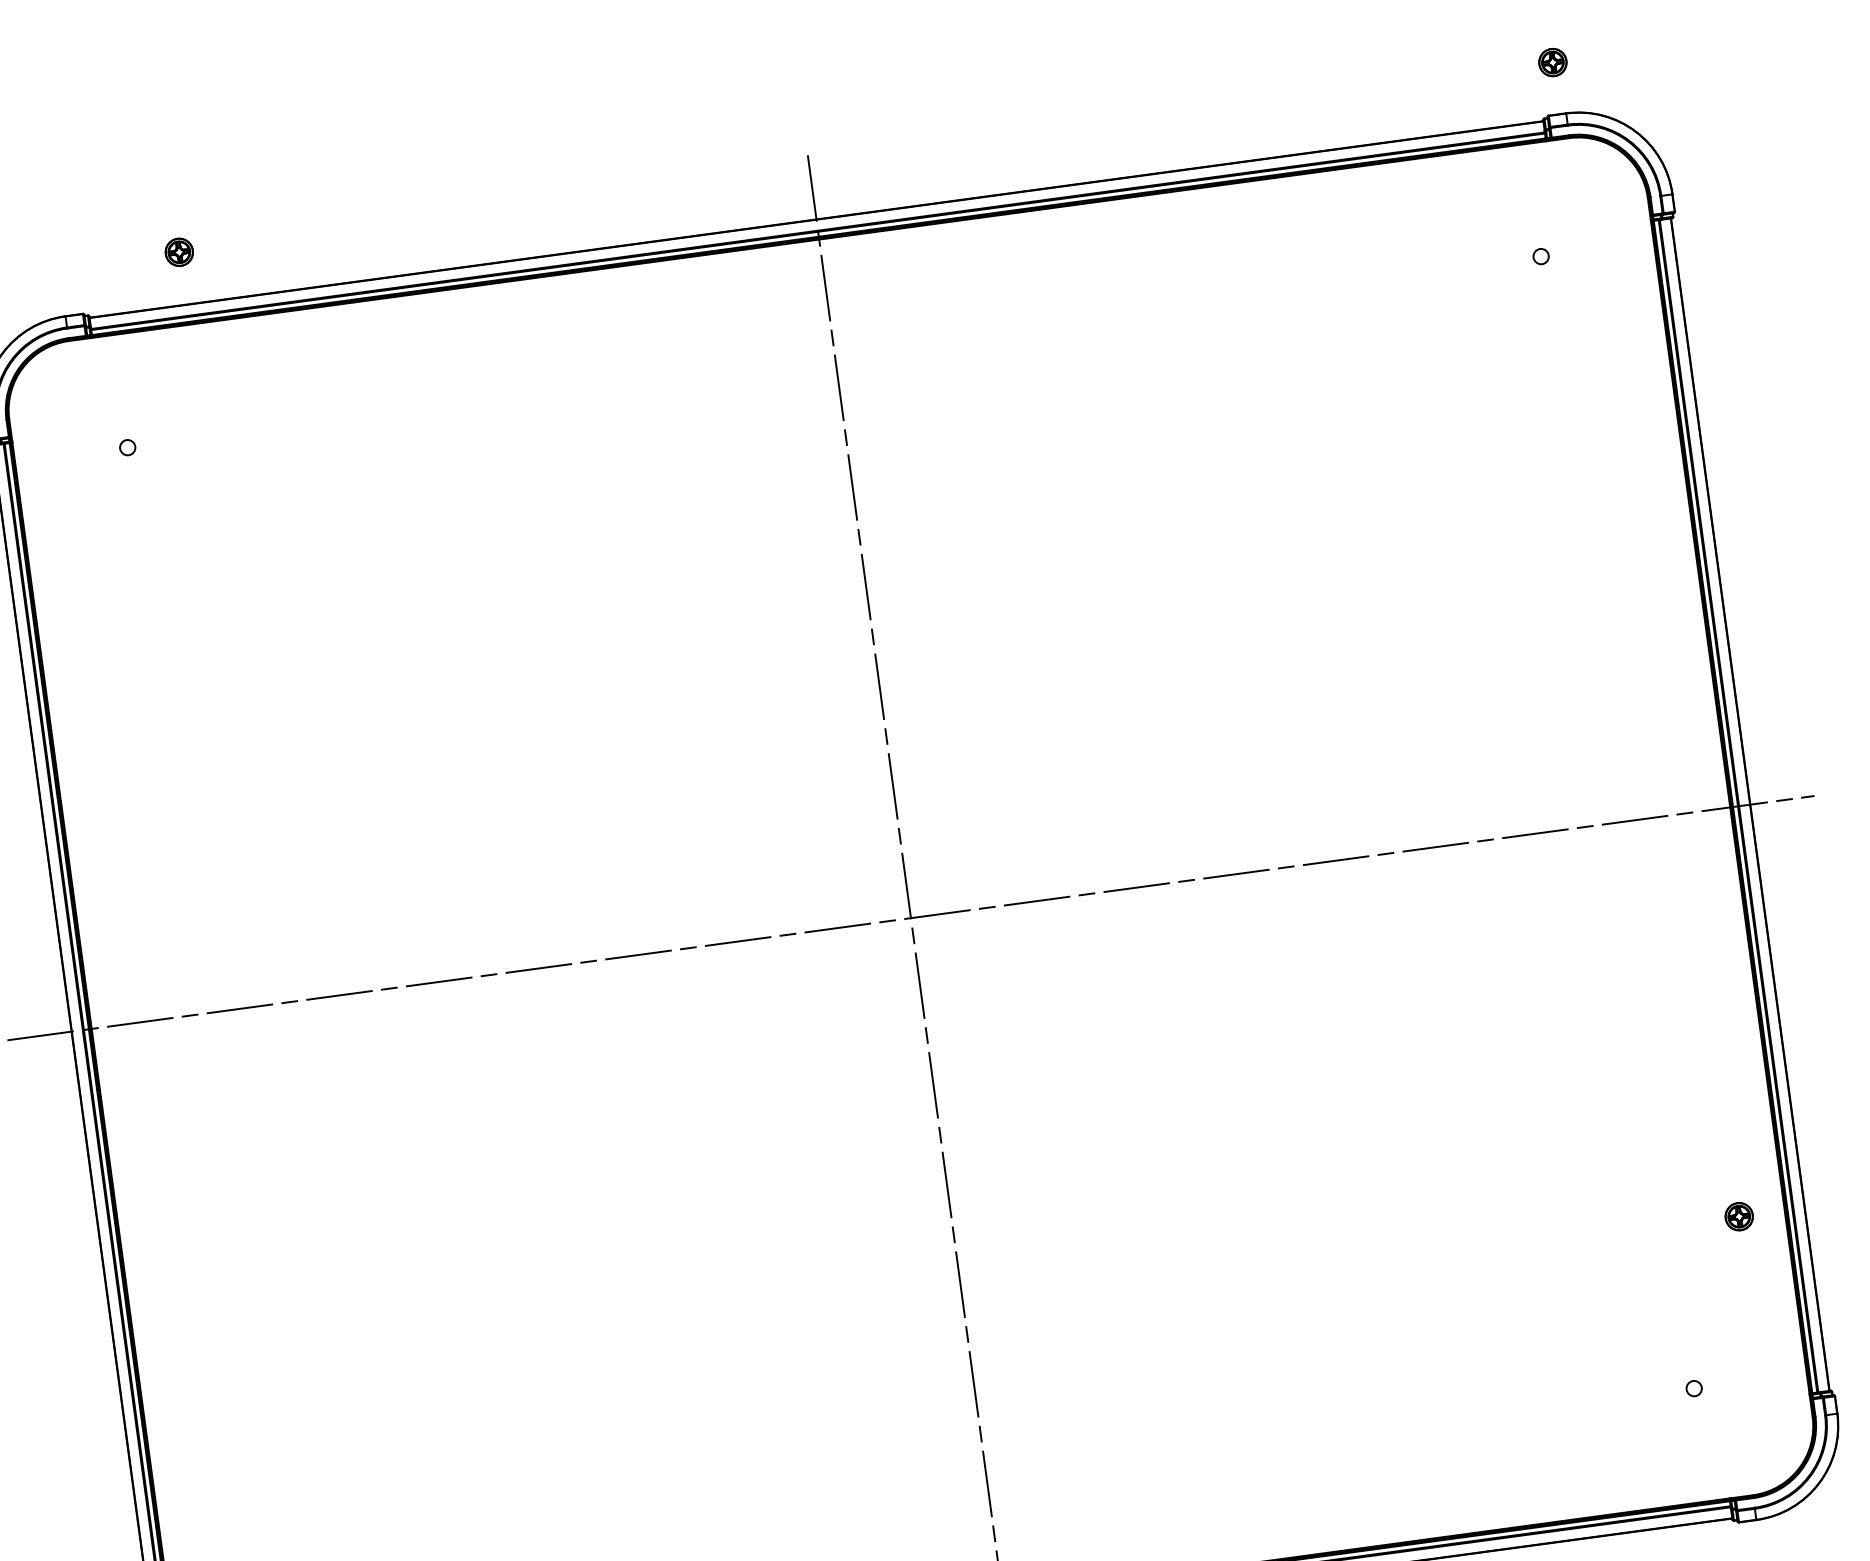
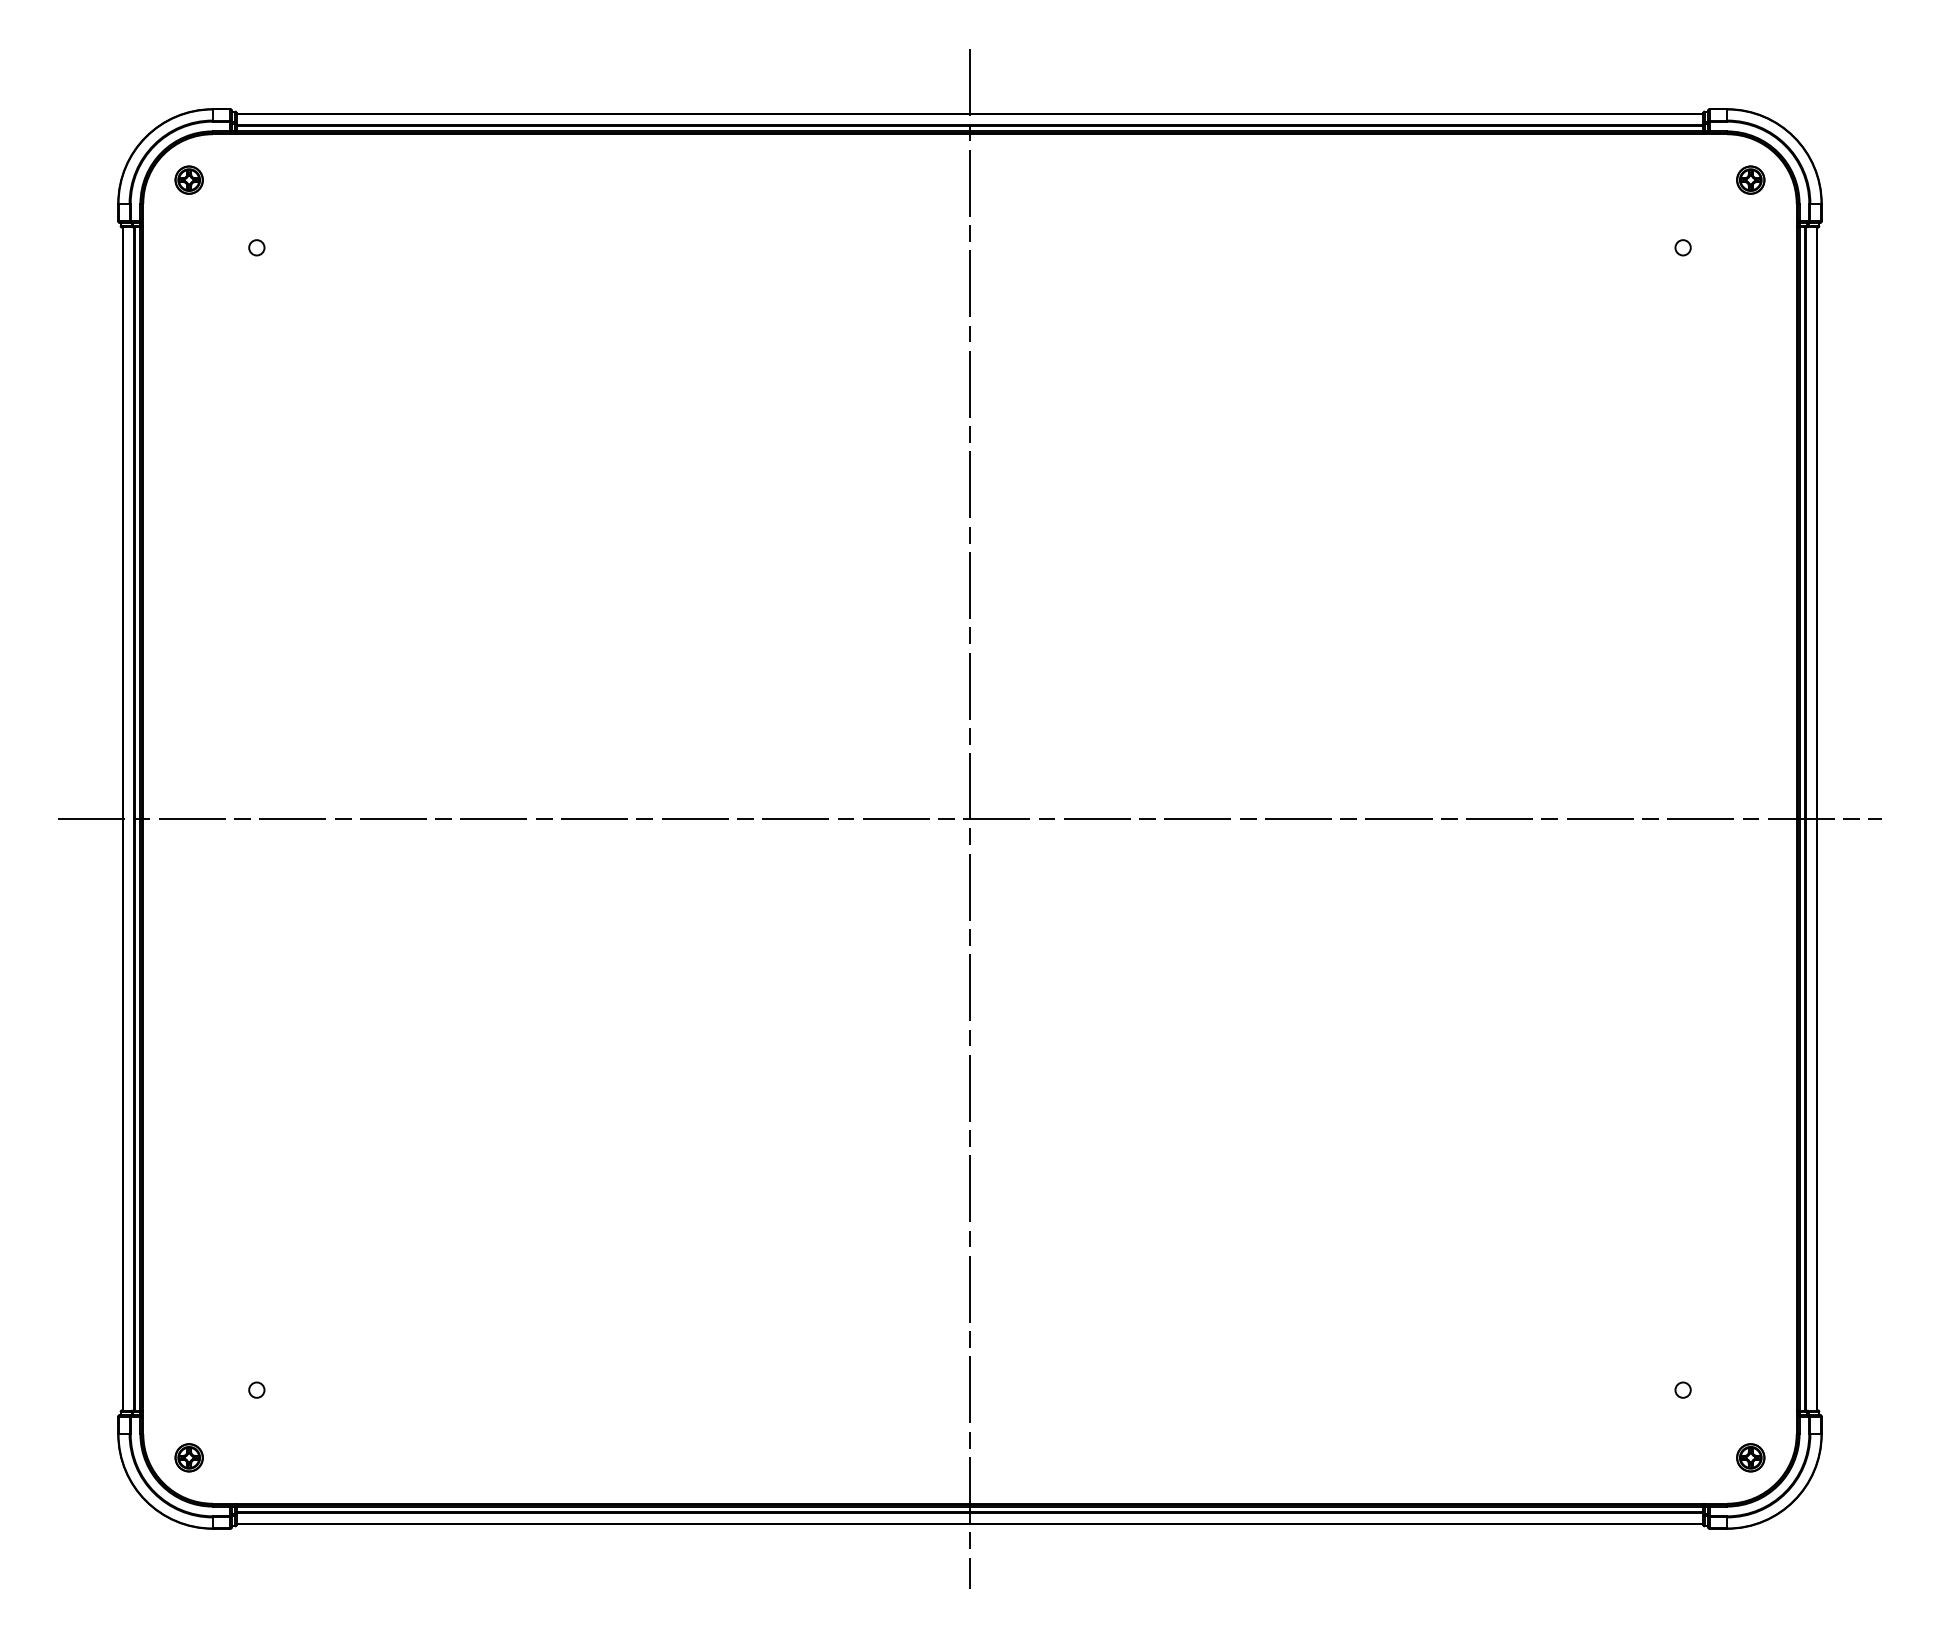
part: (1552, 61) -> (1750, 179), moved
part: (178, 251) -> (188, 179), moved
part: (1738, 1216) -> (1750, 1457), moved

